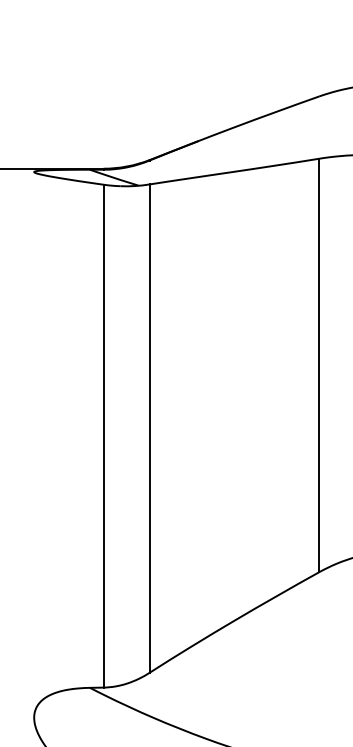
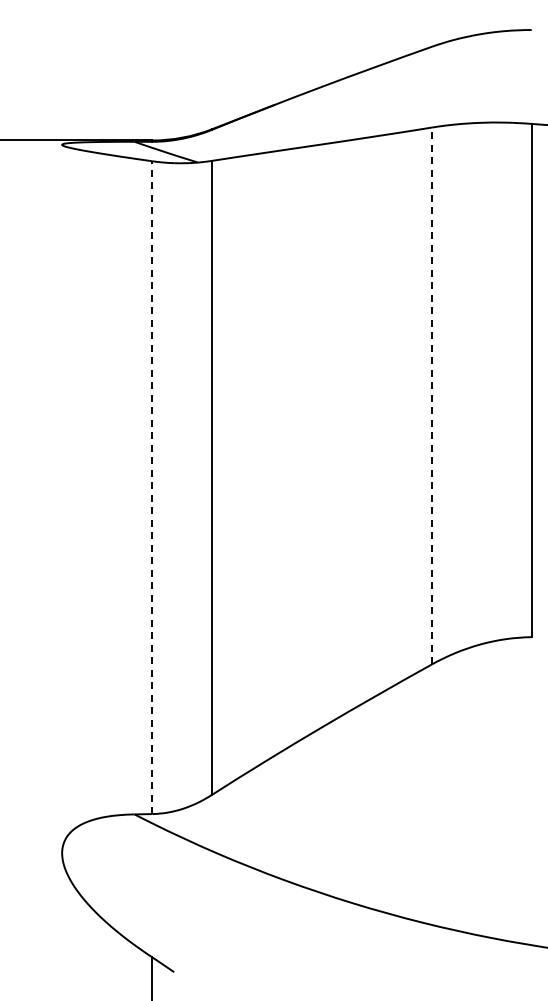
line: (319, 365) -> (432, 395), solid -> dashed
line: (103, 436) -> (152, 487), solid -> dashed

